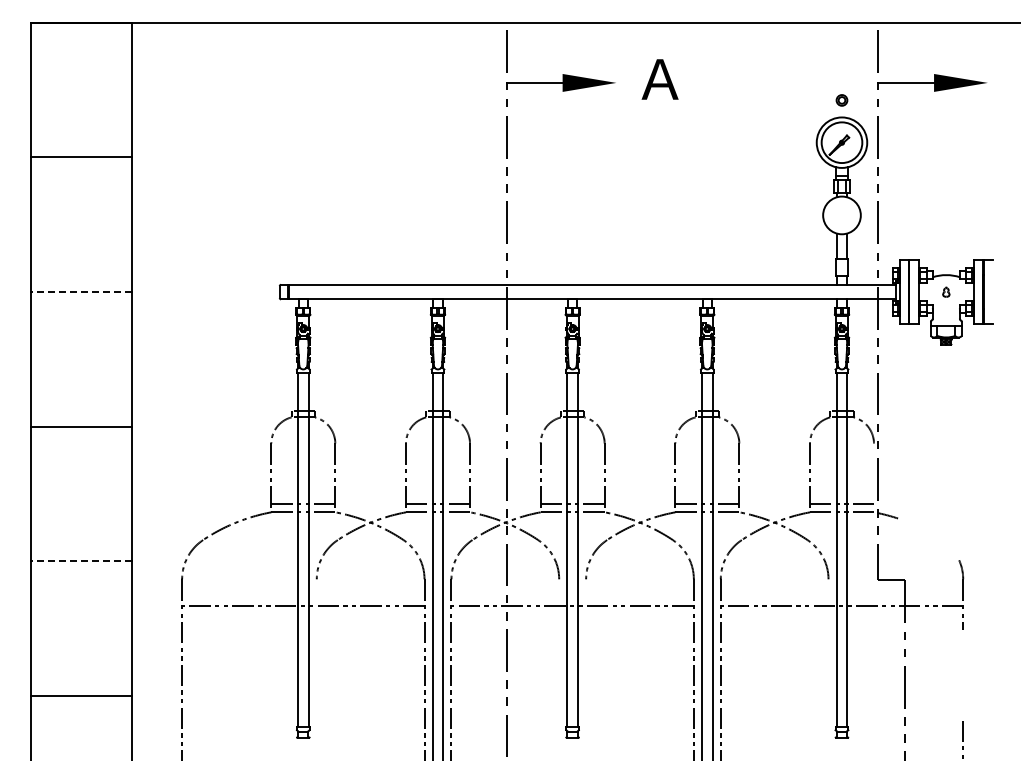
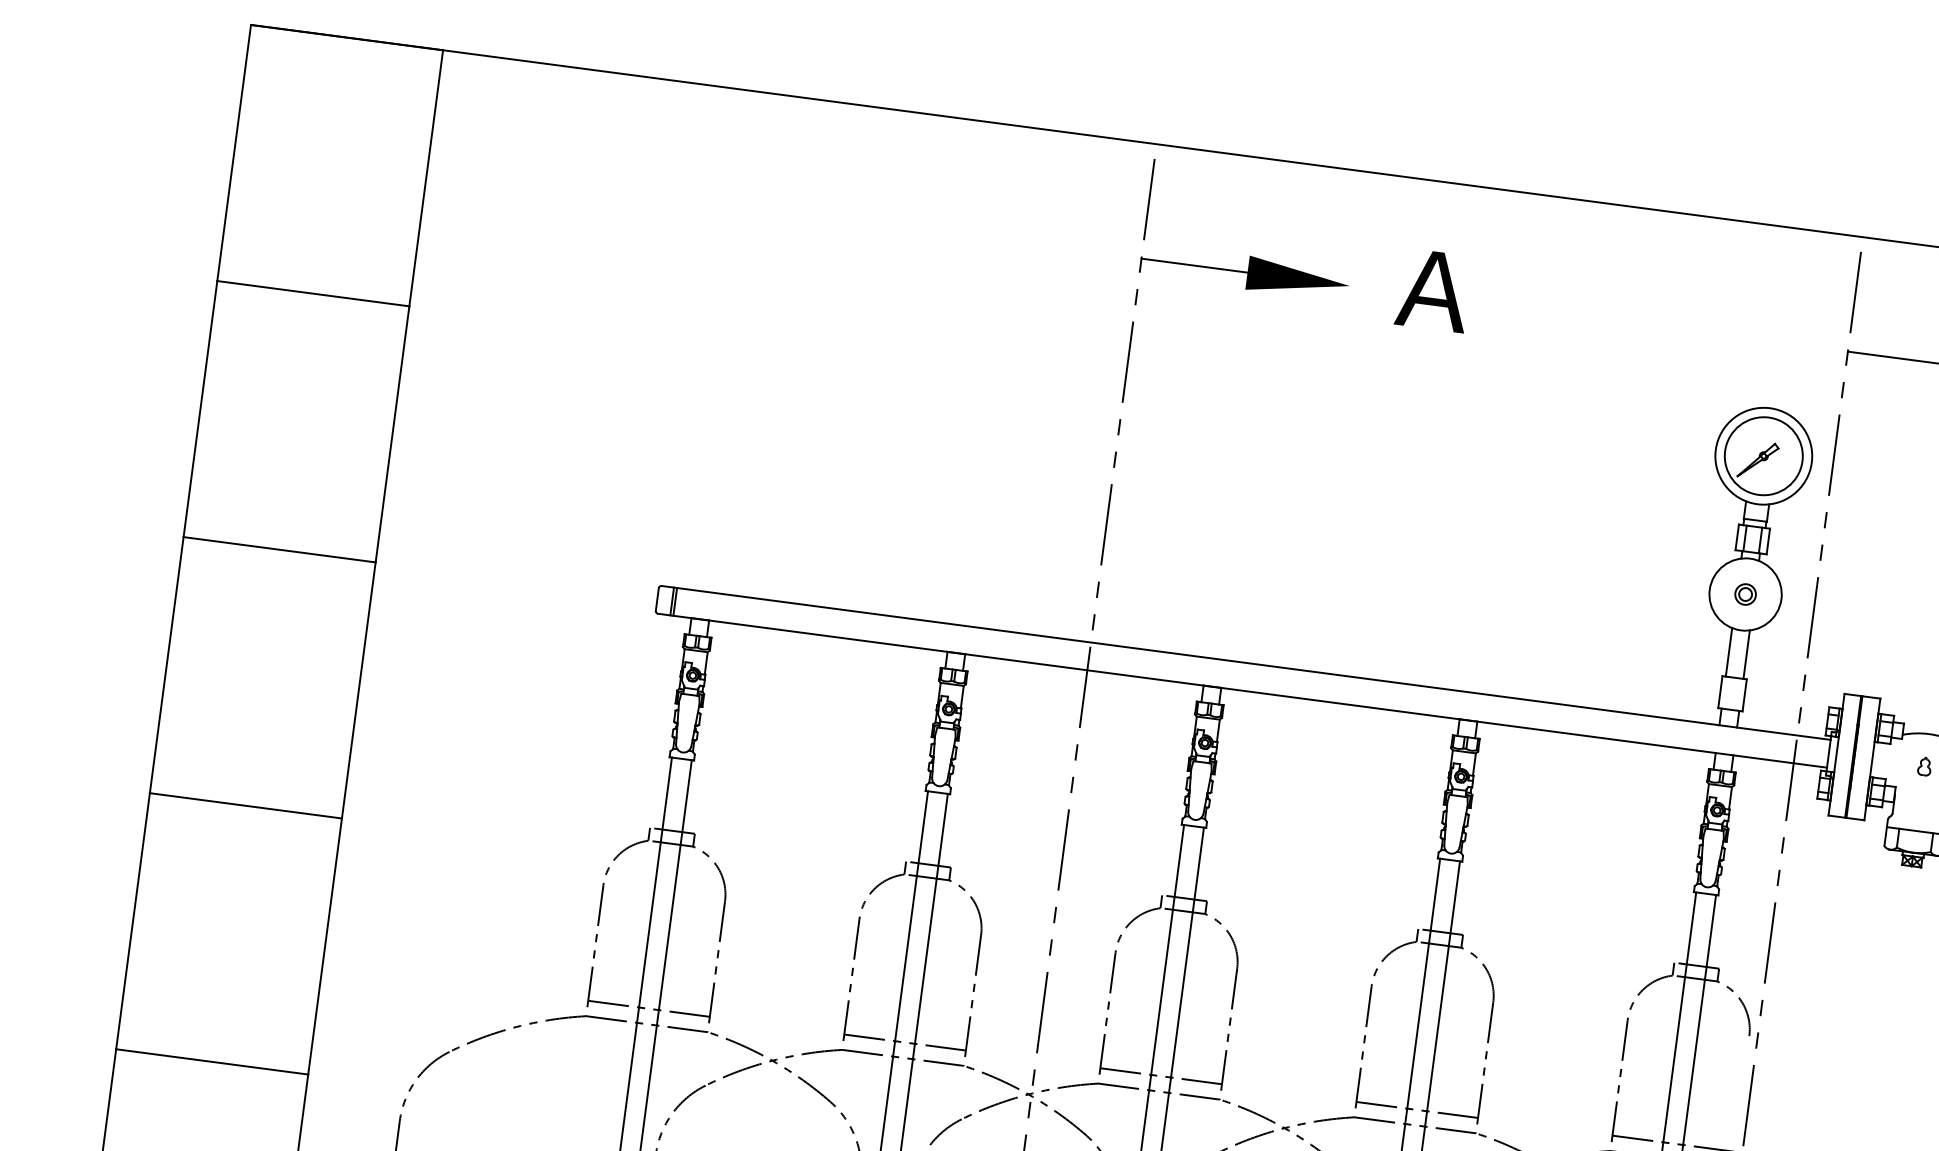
part: (841, 100) -> (1744, 594), moved
line: (81, 292) -> (280, 550), dashed -> solid
line: (81, 561) -> (212, 1062), dashed -> solid

